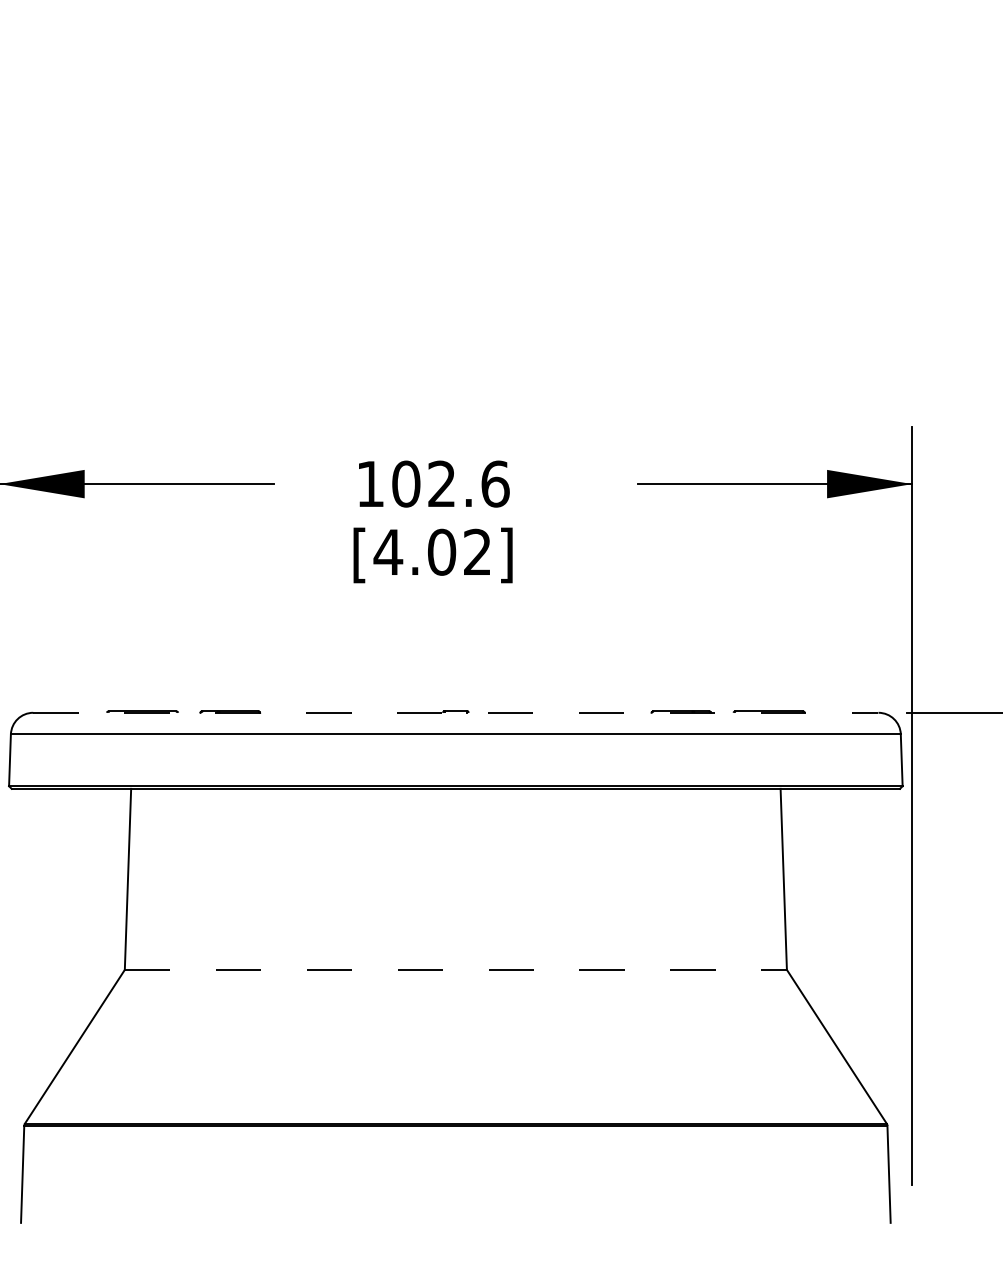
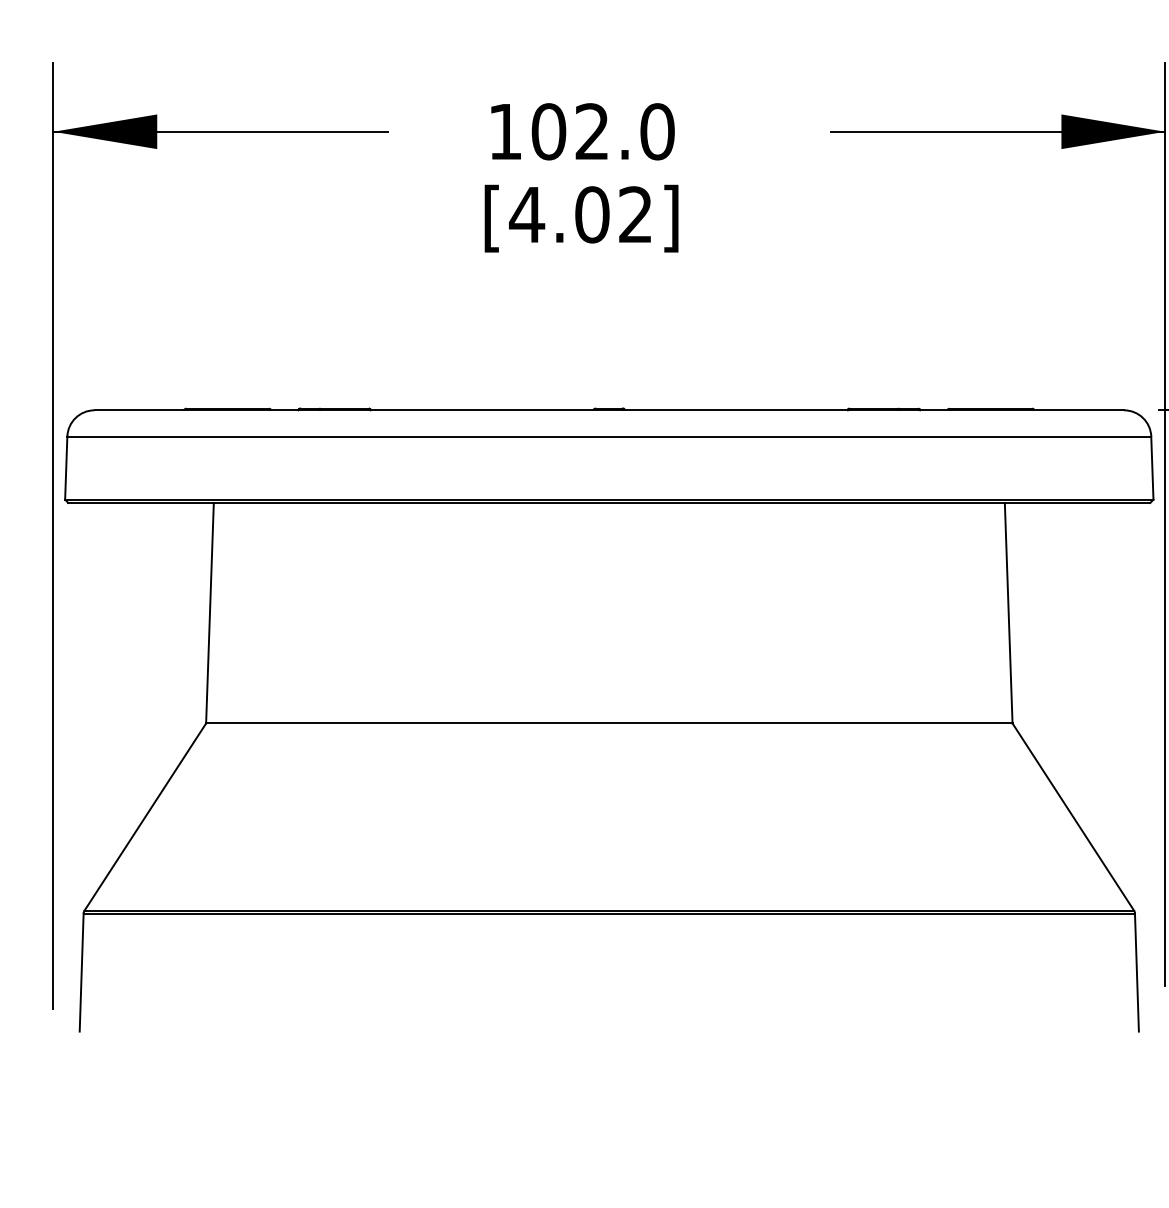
text: (495, 483) -> (657, 131), 102.6 -> 102.0
line: (455, 712) -> (608, 409), dashed -> solid
line: (456, 969) -> (610, 722), dashed -> solid

